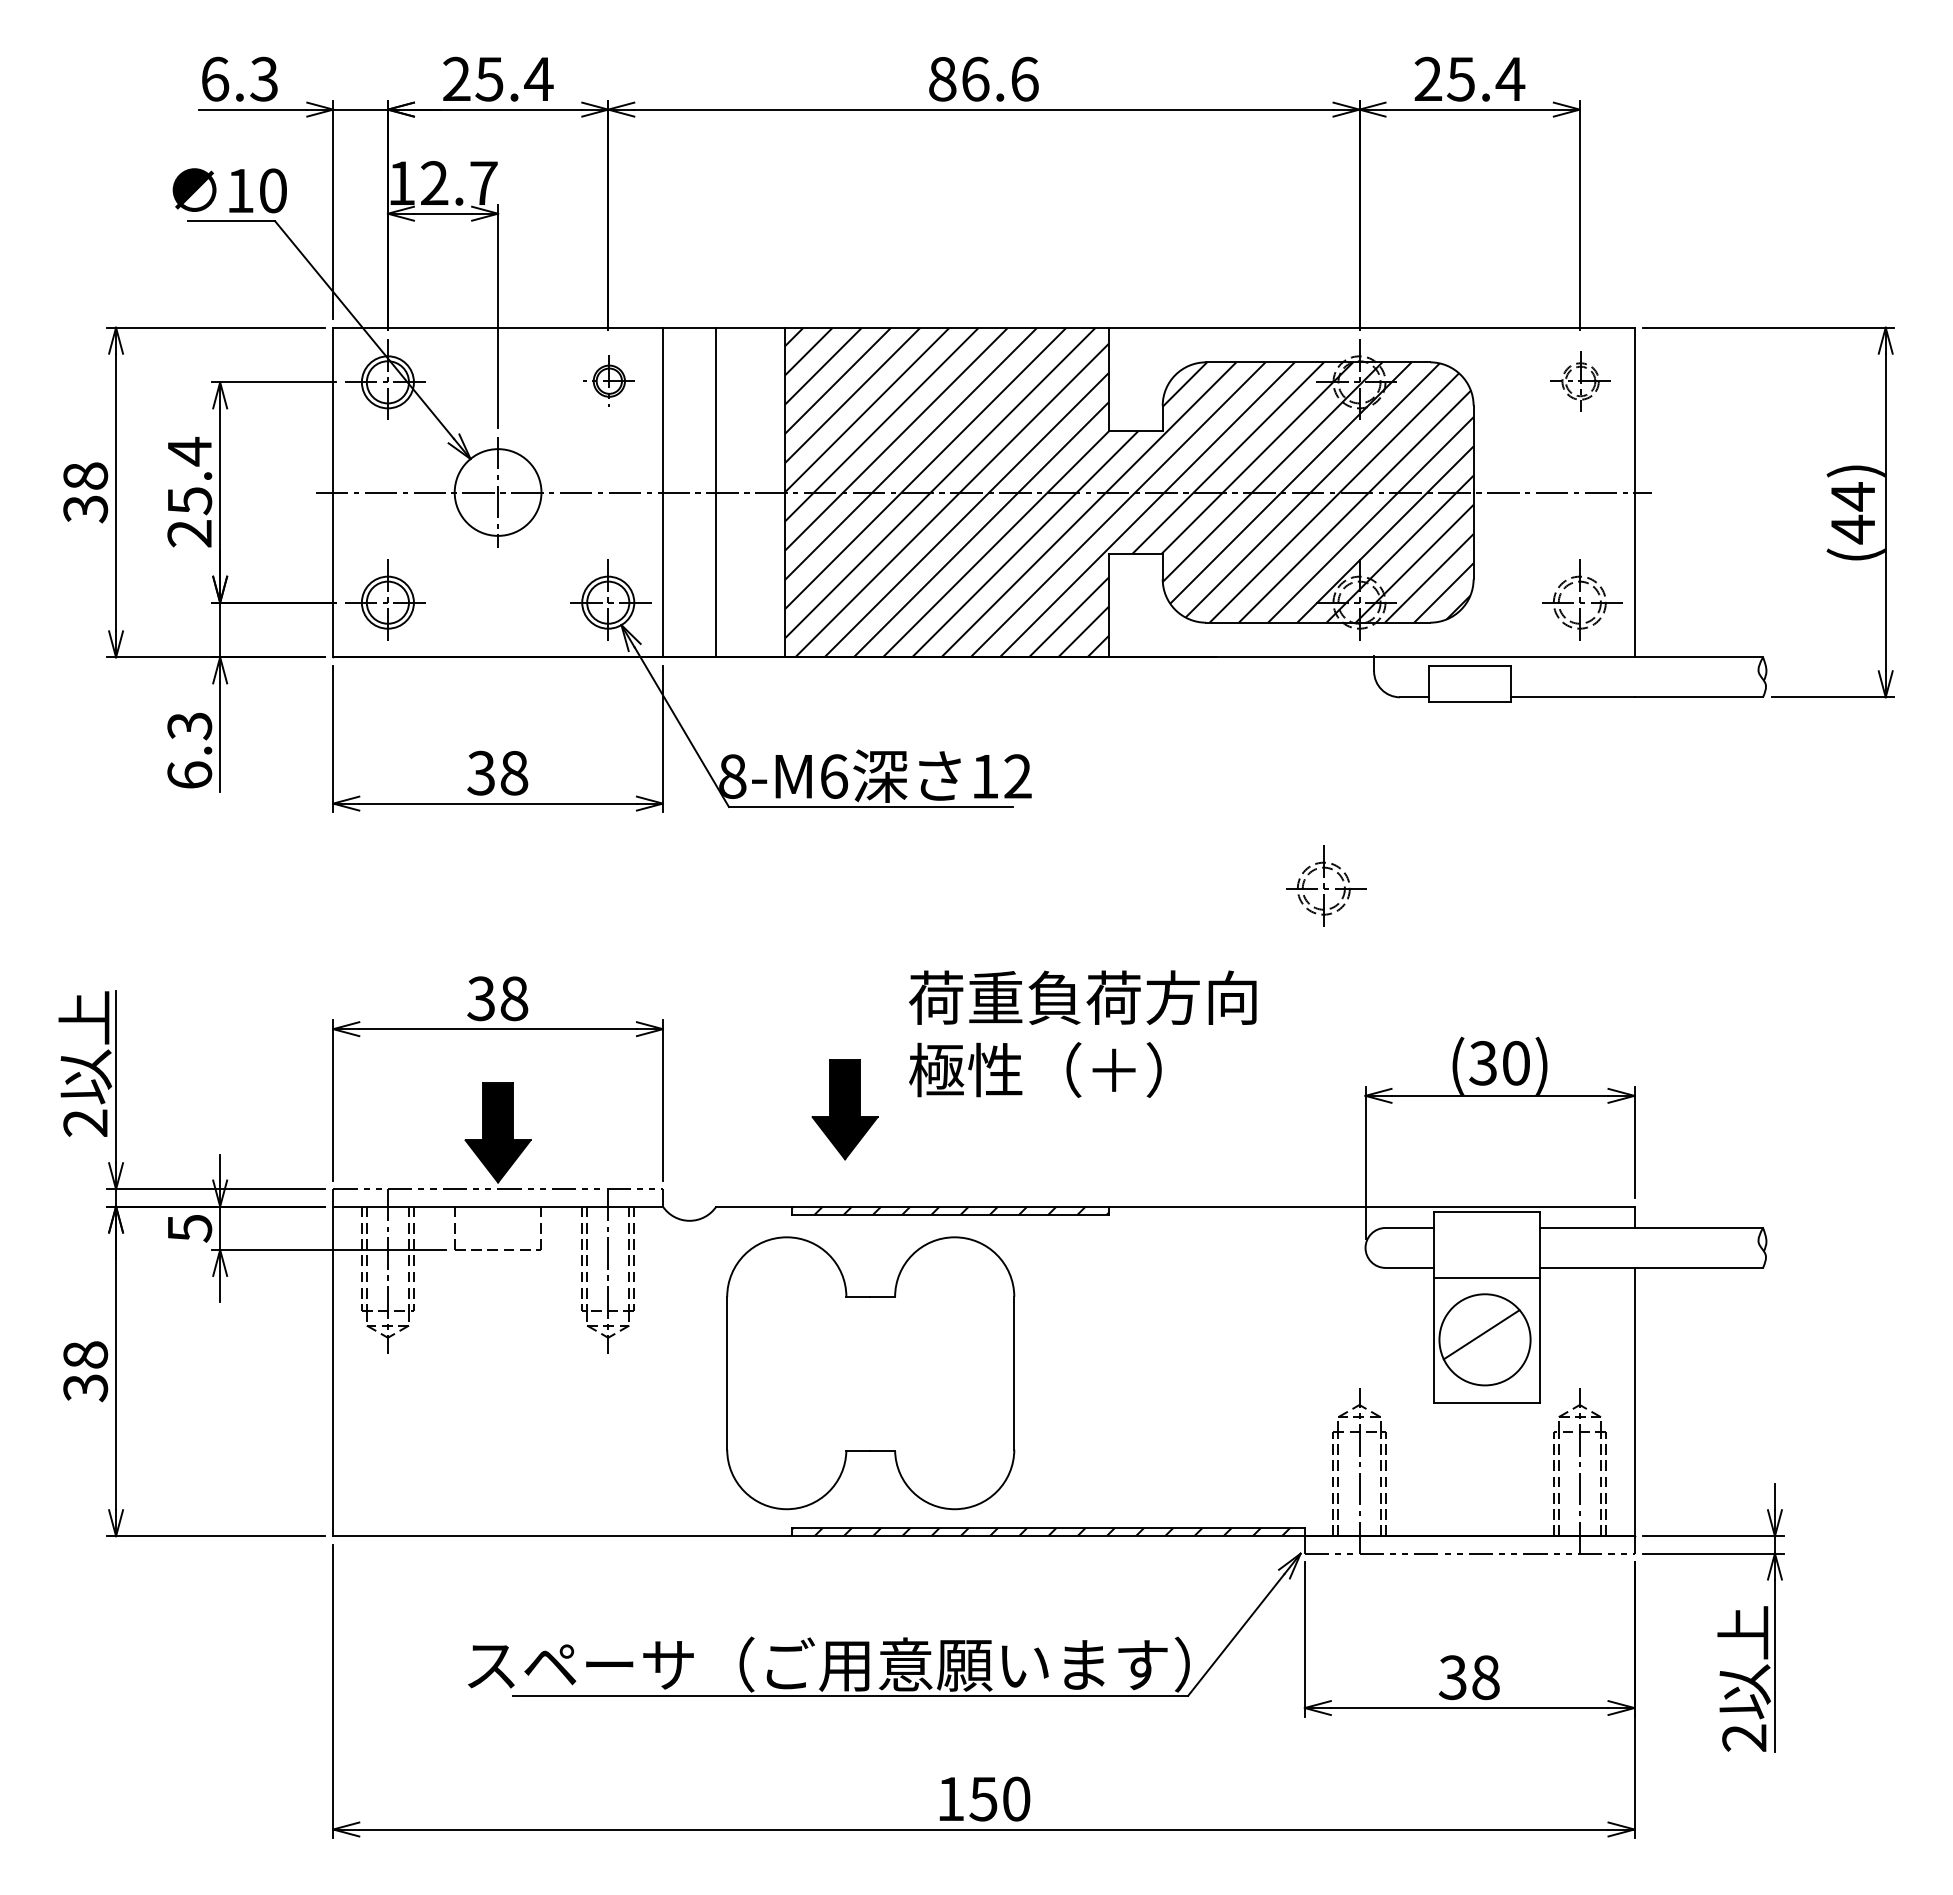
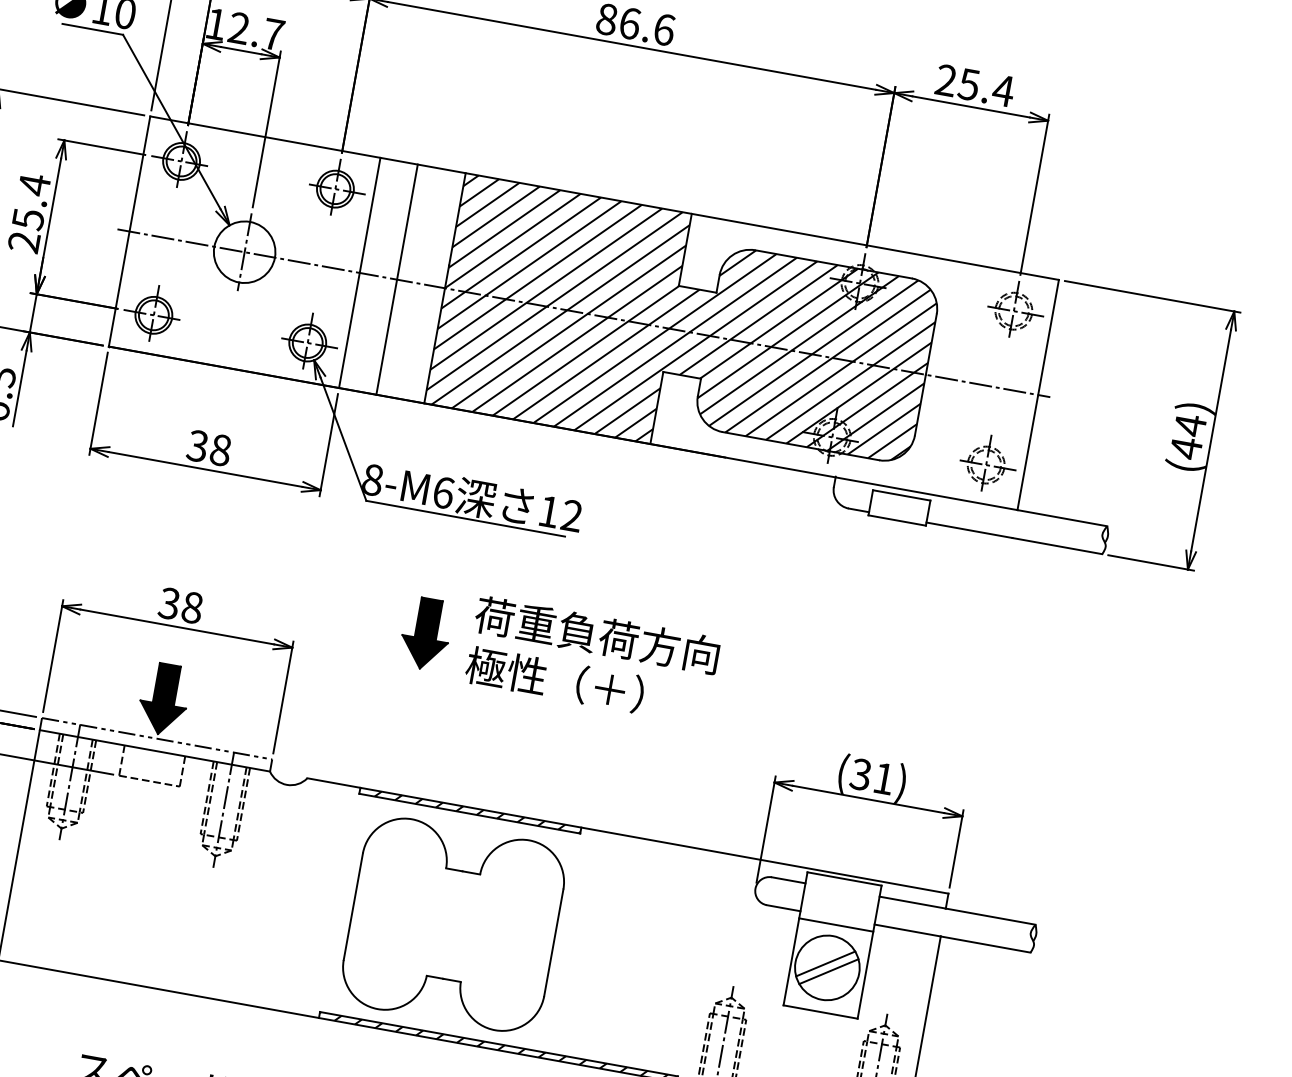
part: (610, 379) -> (337, 187), size x1.67
part: (1582, 379) -> (1016, 309), size x1.43
part: (1326, 885) -> (773, 630), removed
text: (1082, 1033) -> (592, 660), moved
text: (1516, 1062) -> (884, 778), (30) -> (31)
part: (844, 1109) -> (425, 633), moved
line: (1488, 1344) -> (829, 971), added
part: (870, 1373) -> (453, 924), moved

